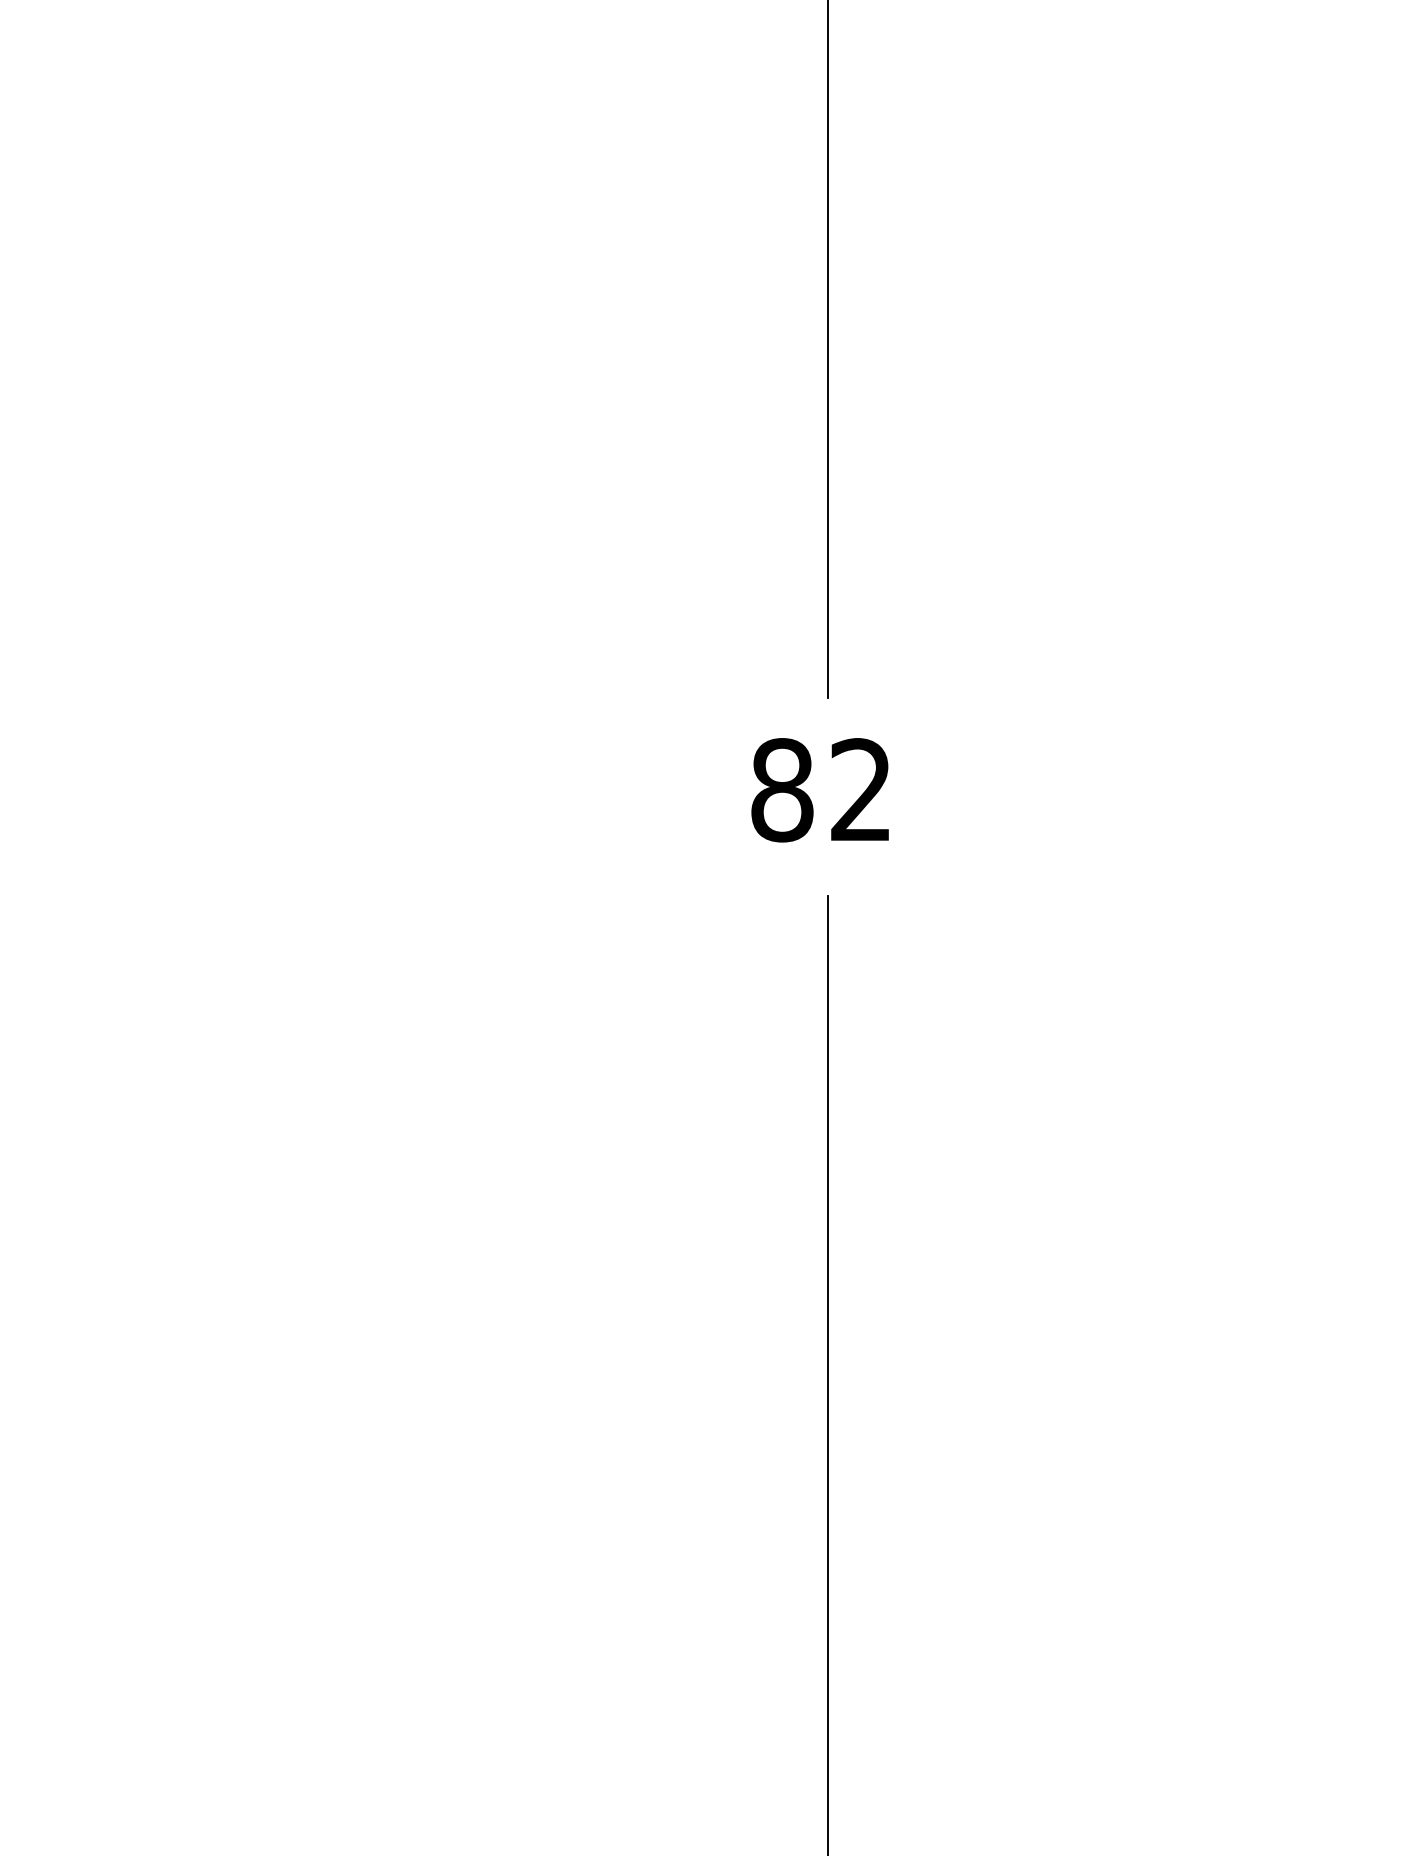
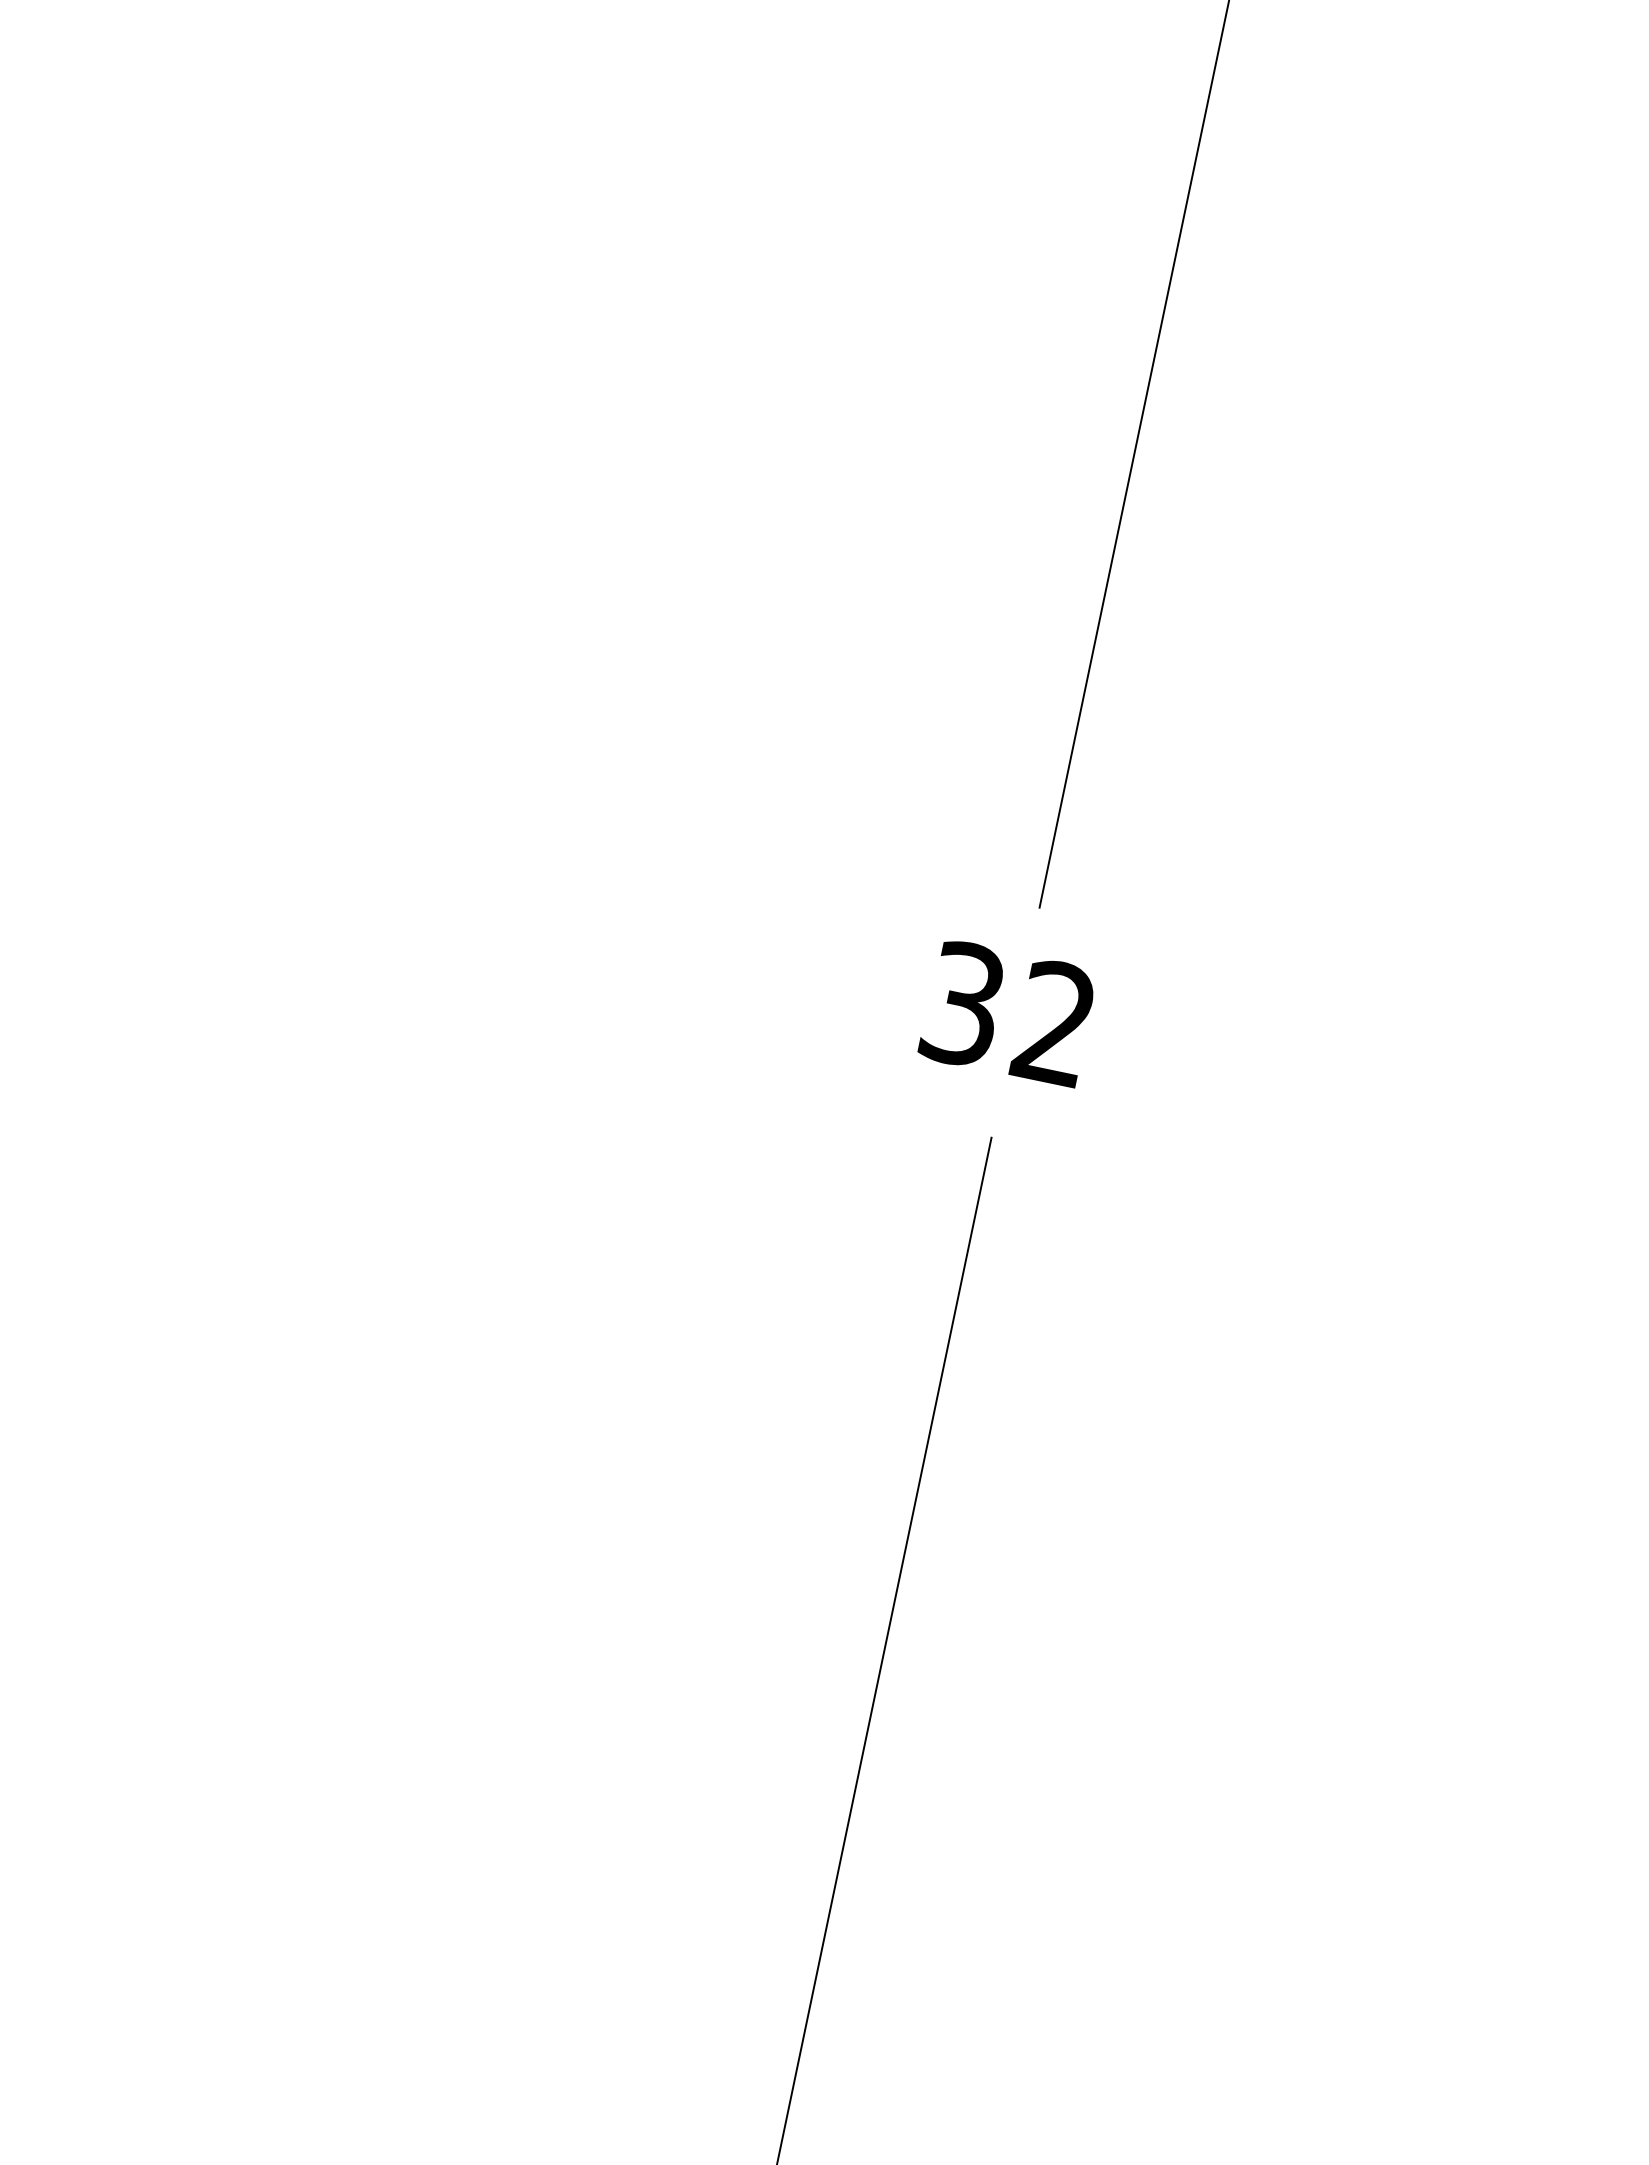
text: (782, 790) -> (963, 1004), 82 -> 32

